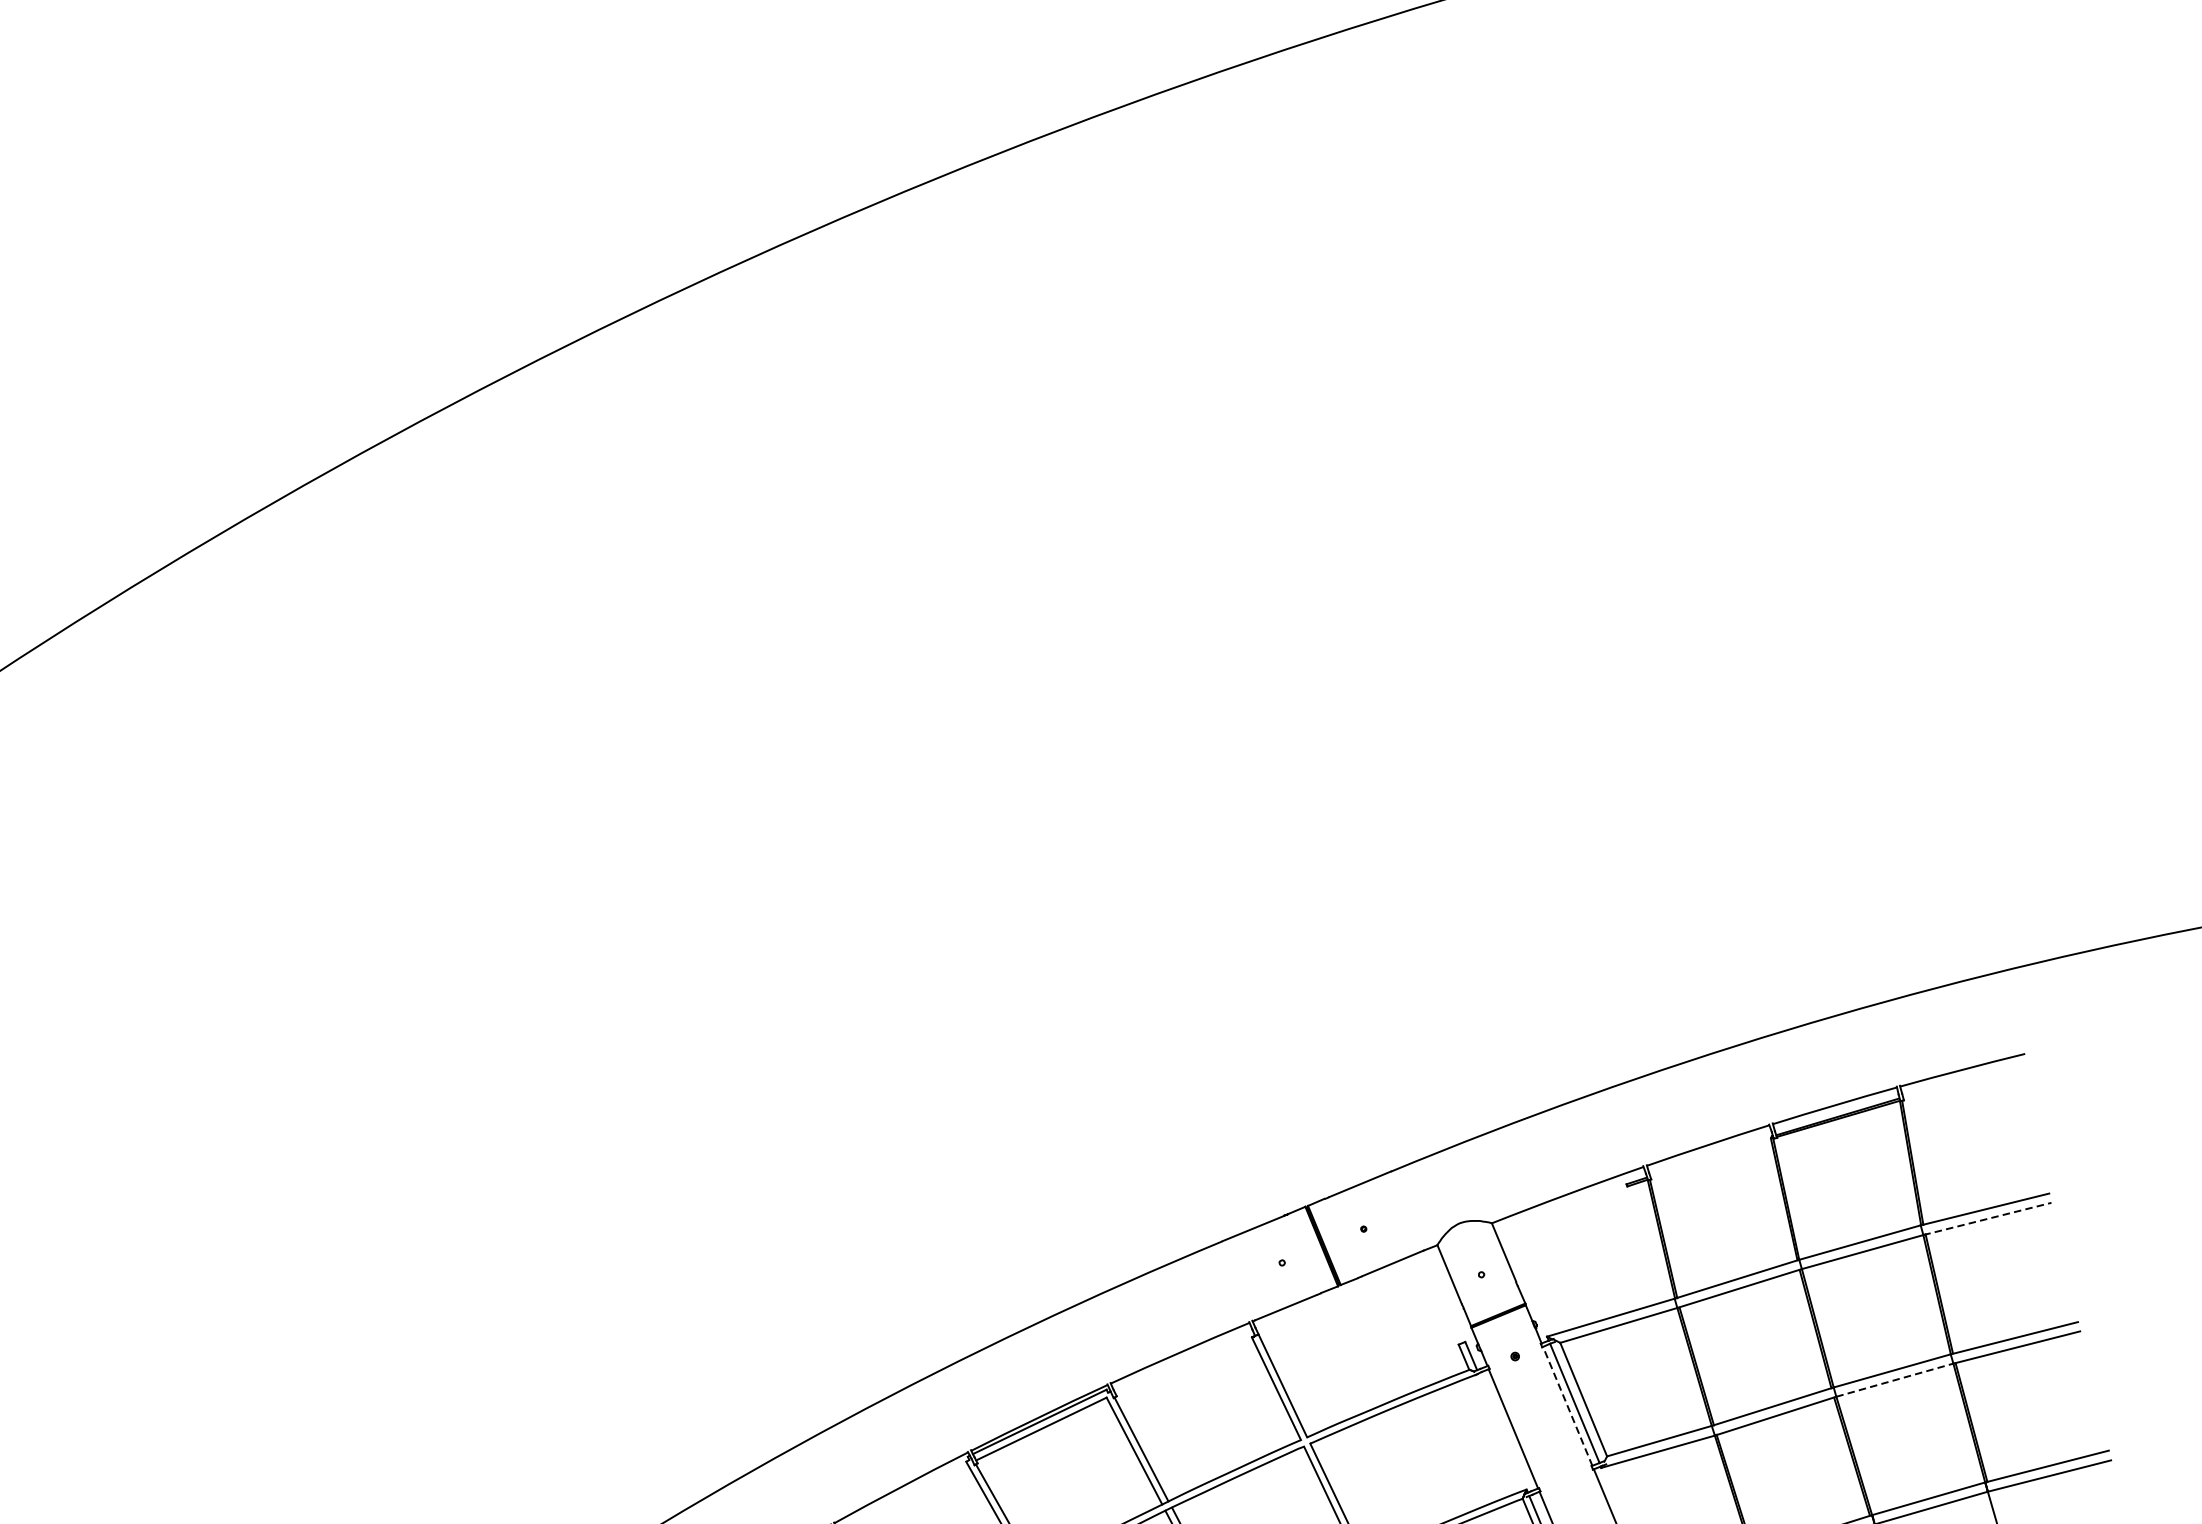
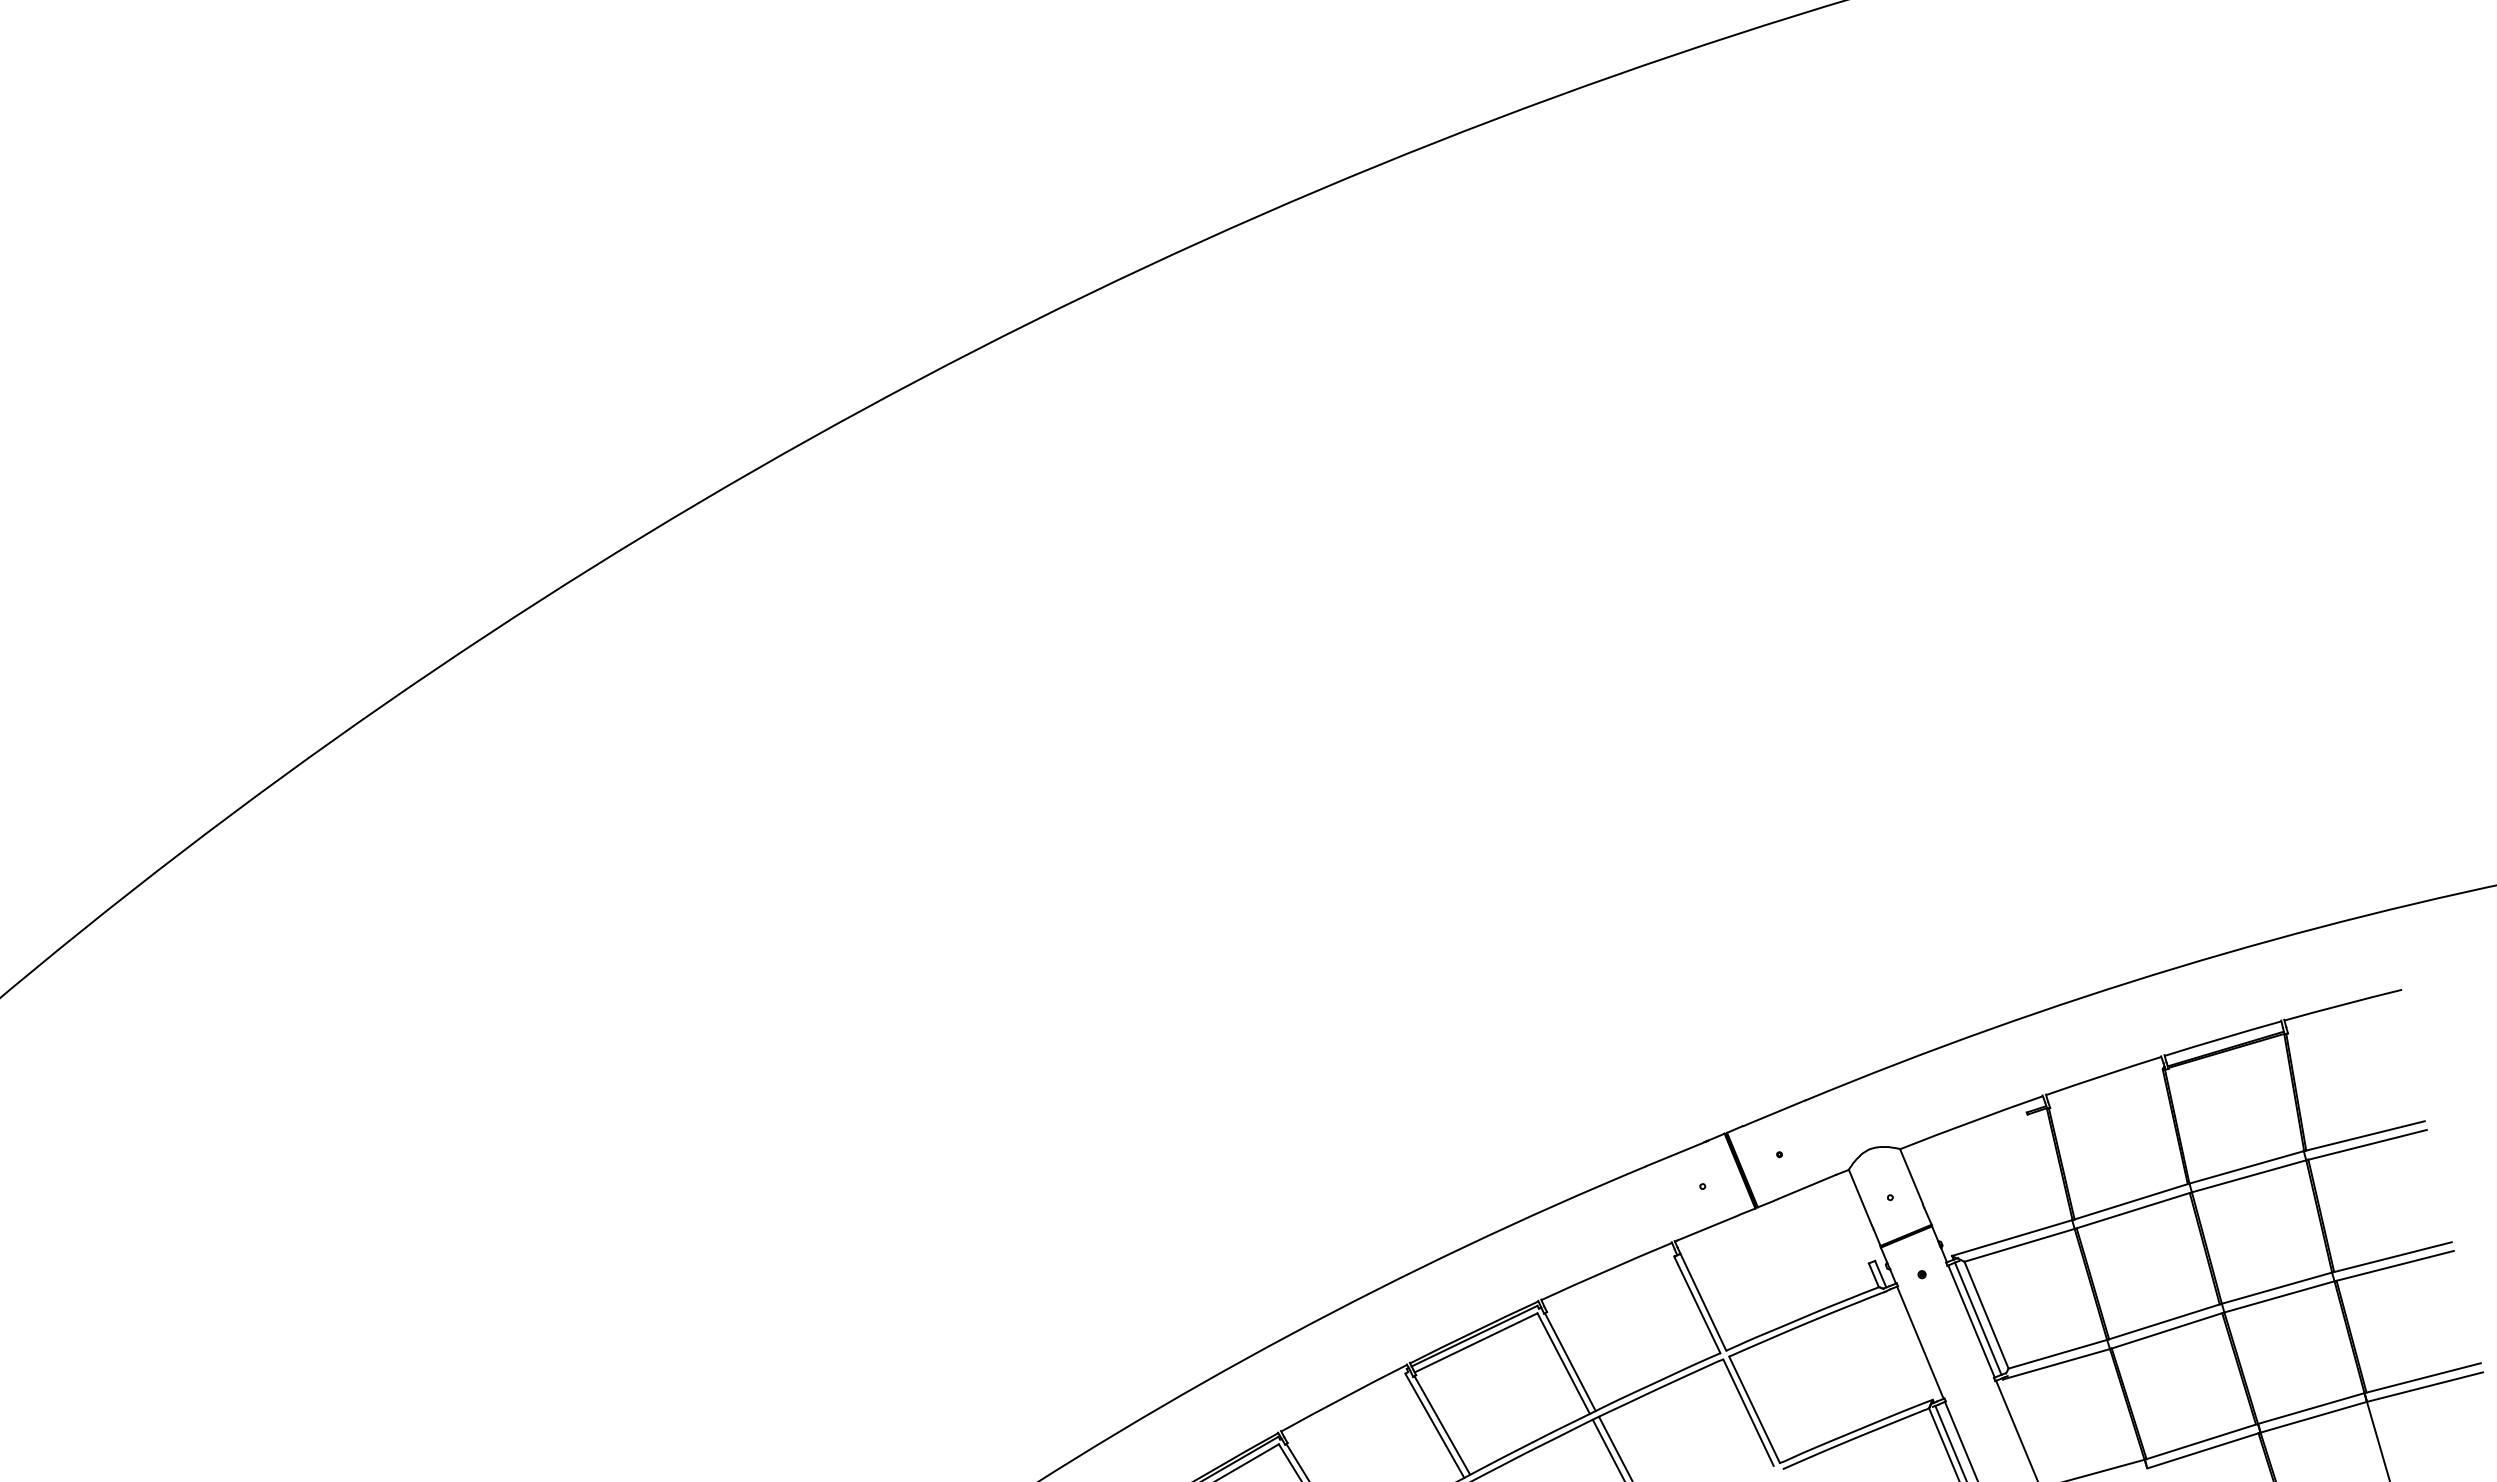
line: (1988, 1219) -> (2367, 1145), dashed -> solid
line: (1894, 1379) -> (2279, 1296), dashed -> solid
line: (1567, 1406) -> (1971, 1321), dashed -> solid

